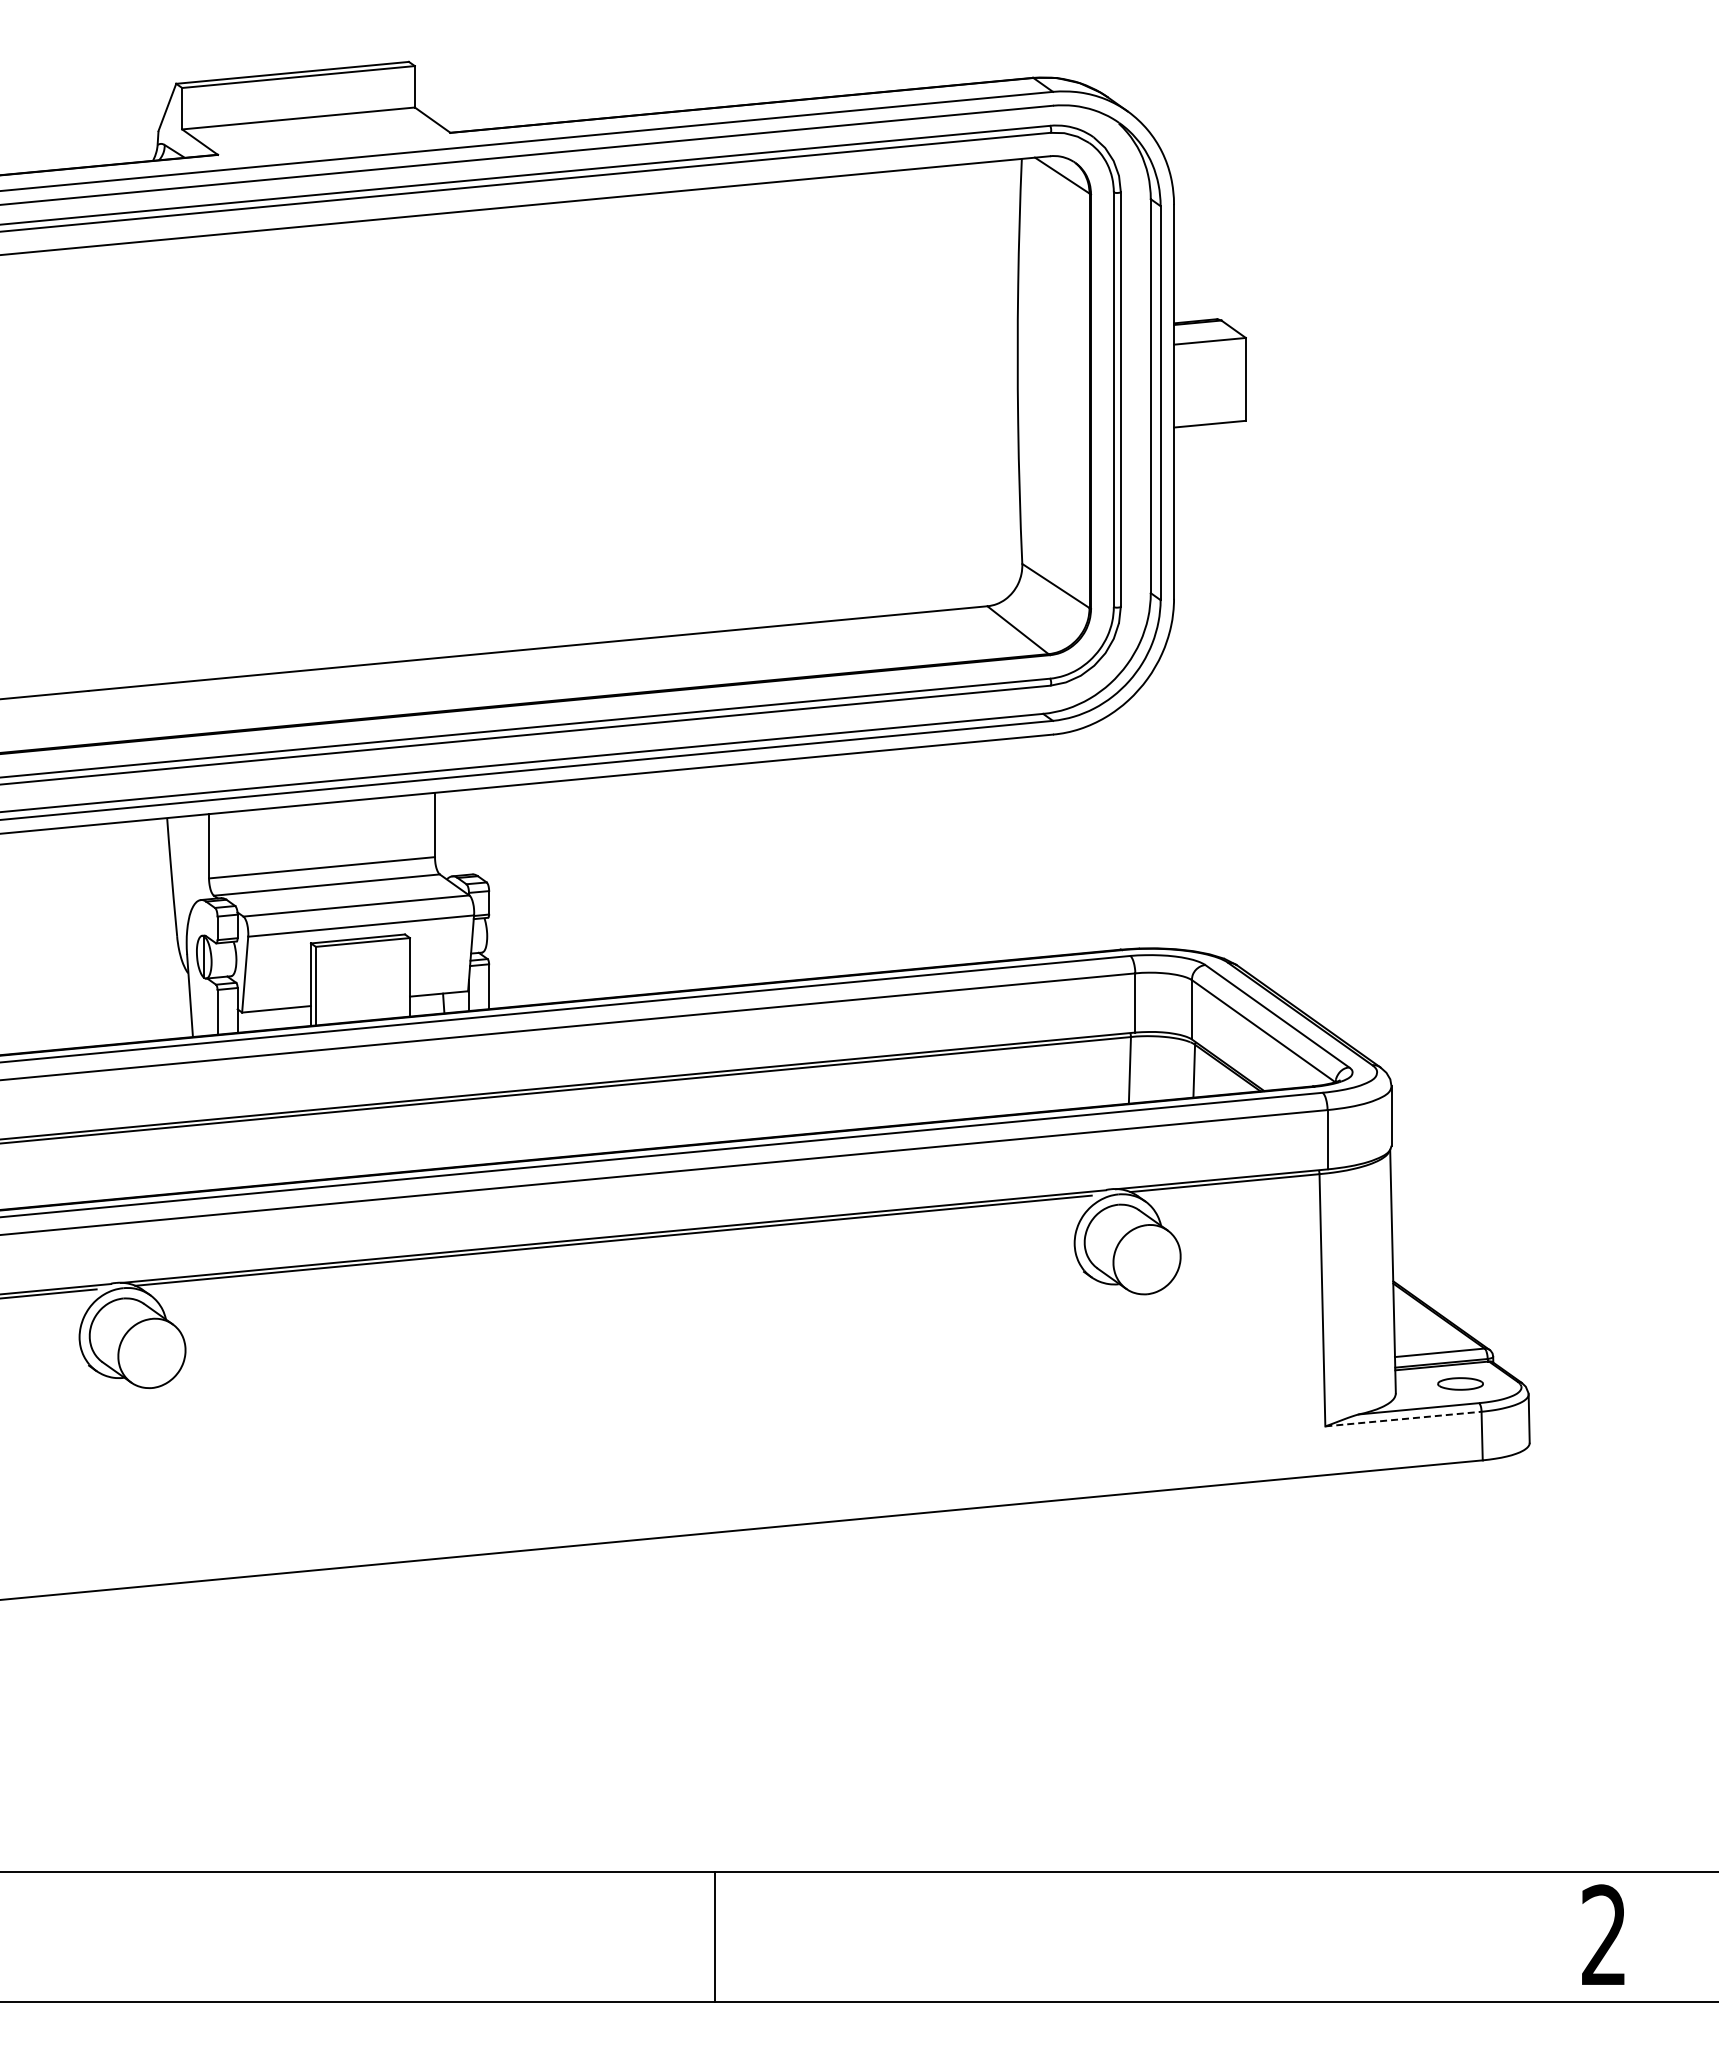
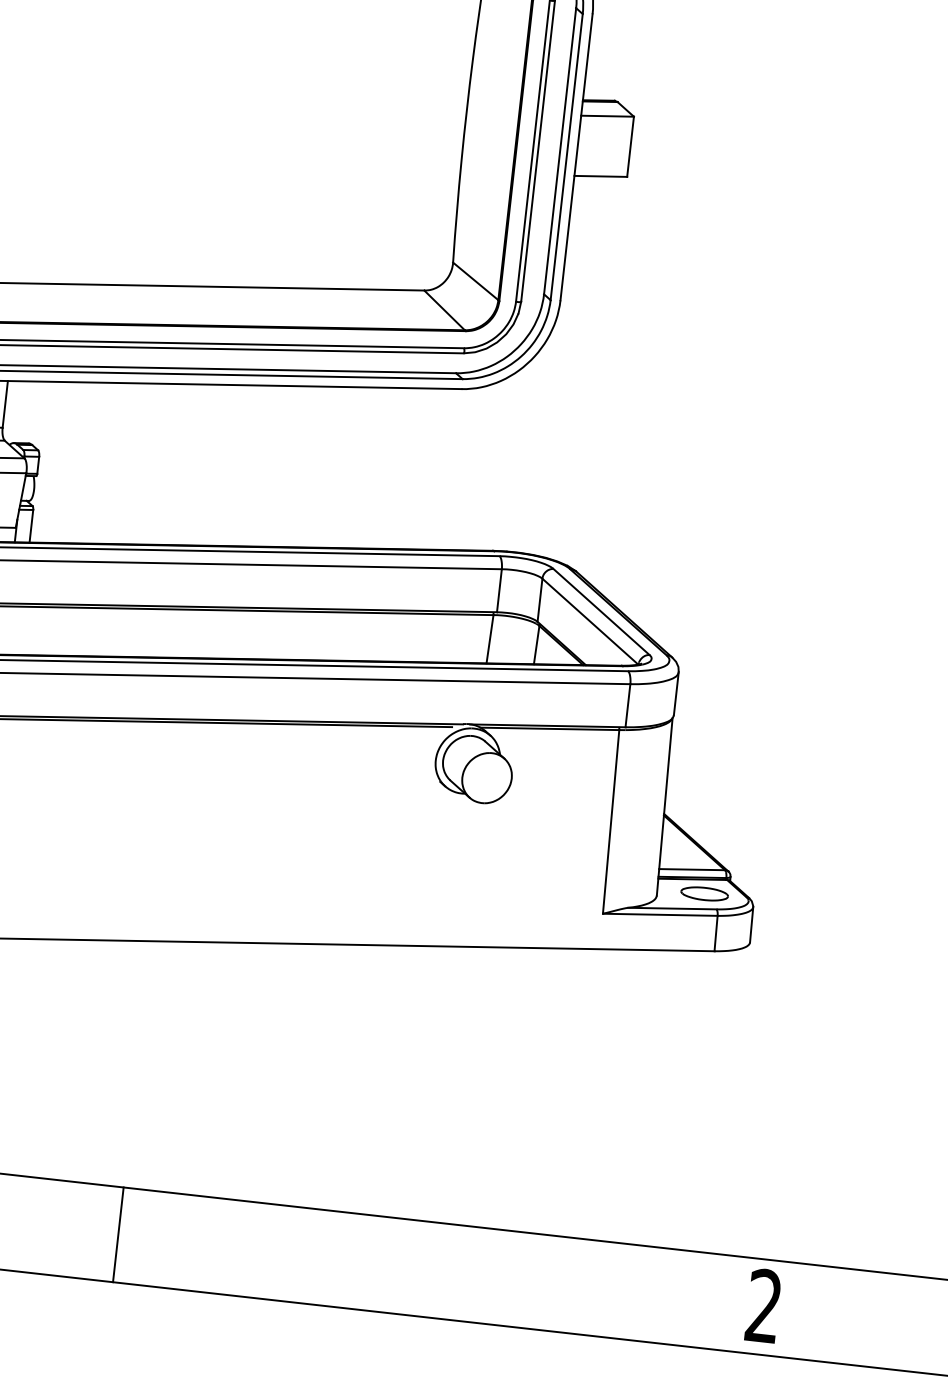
part: (1460, 1383) -> (704, 893), size x1.43
line: (1403, 1419) -> (660, 915), dashed -> solid

